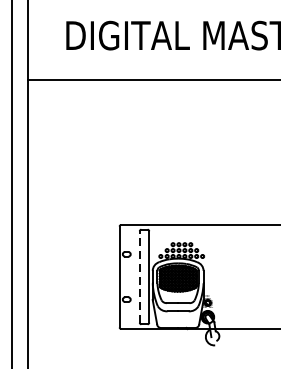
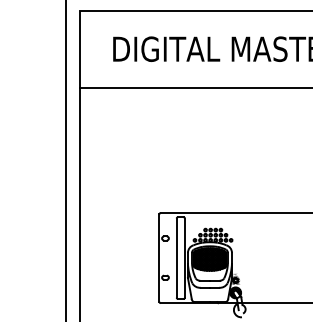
line: (139, 277) -> (176, 258), dashed -> solid

